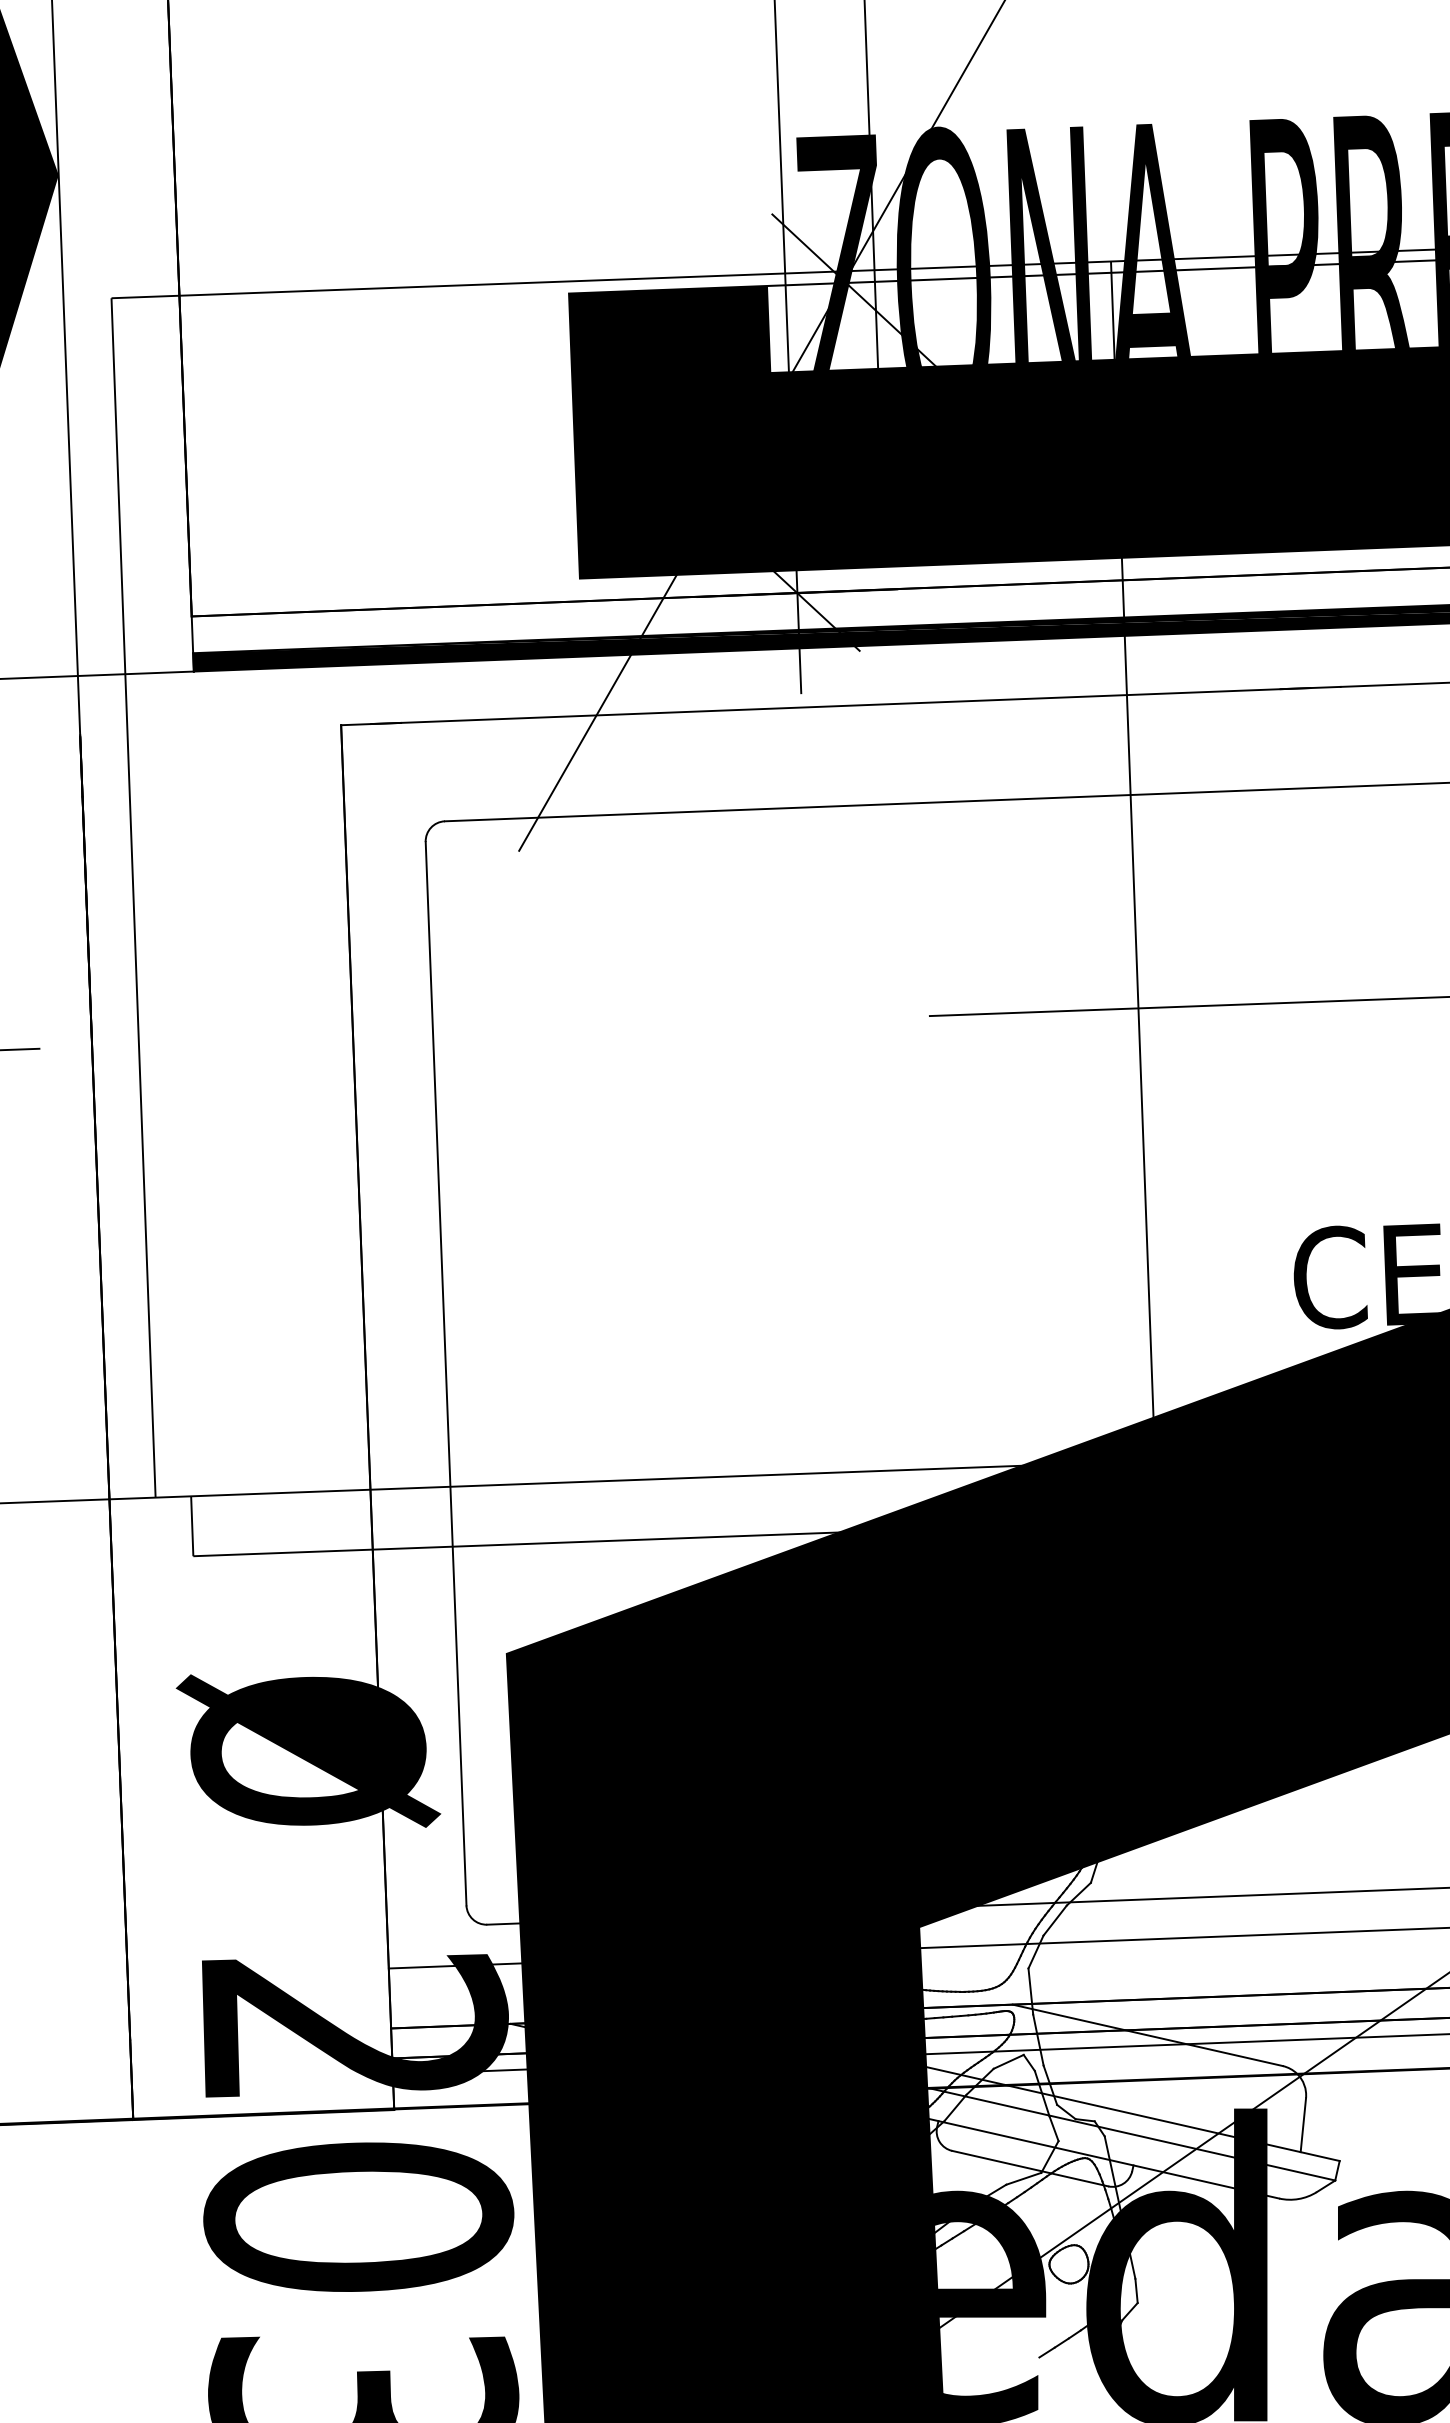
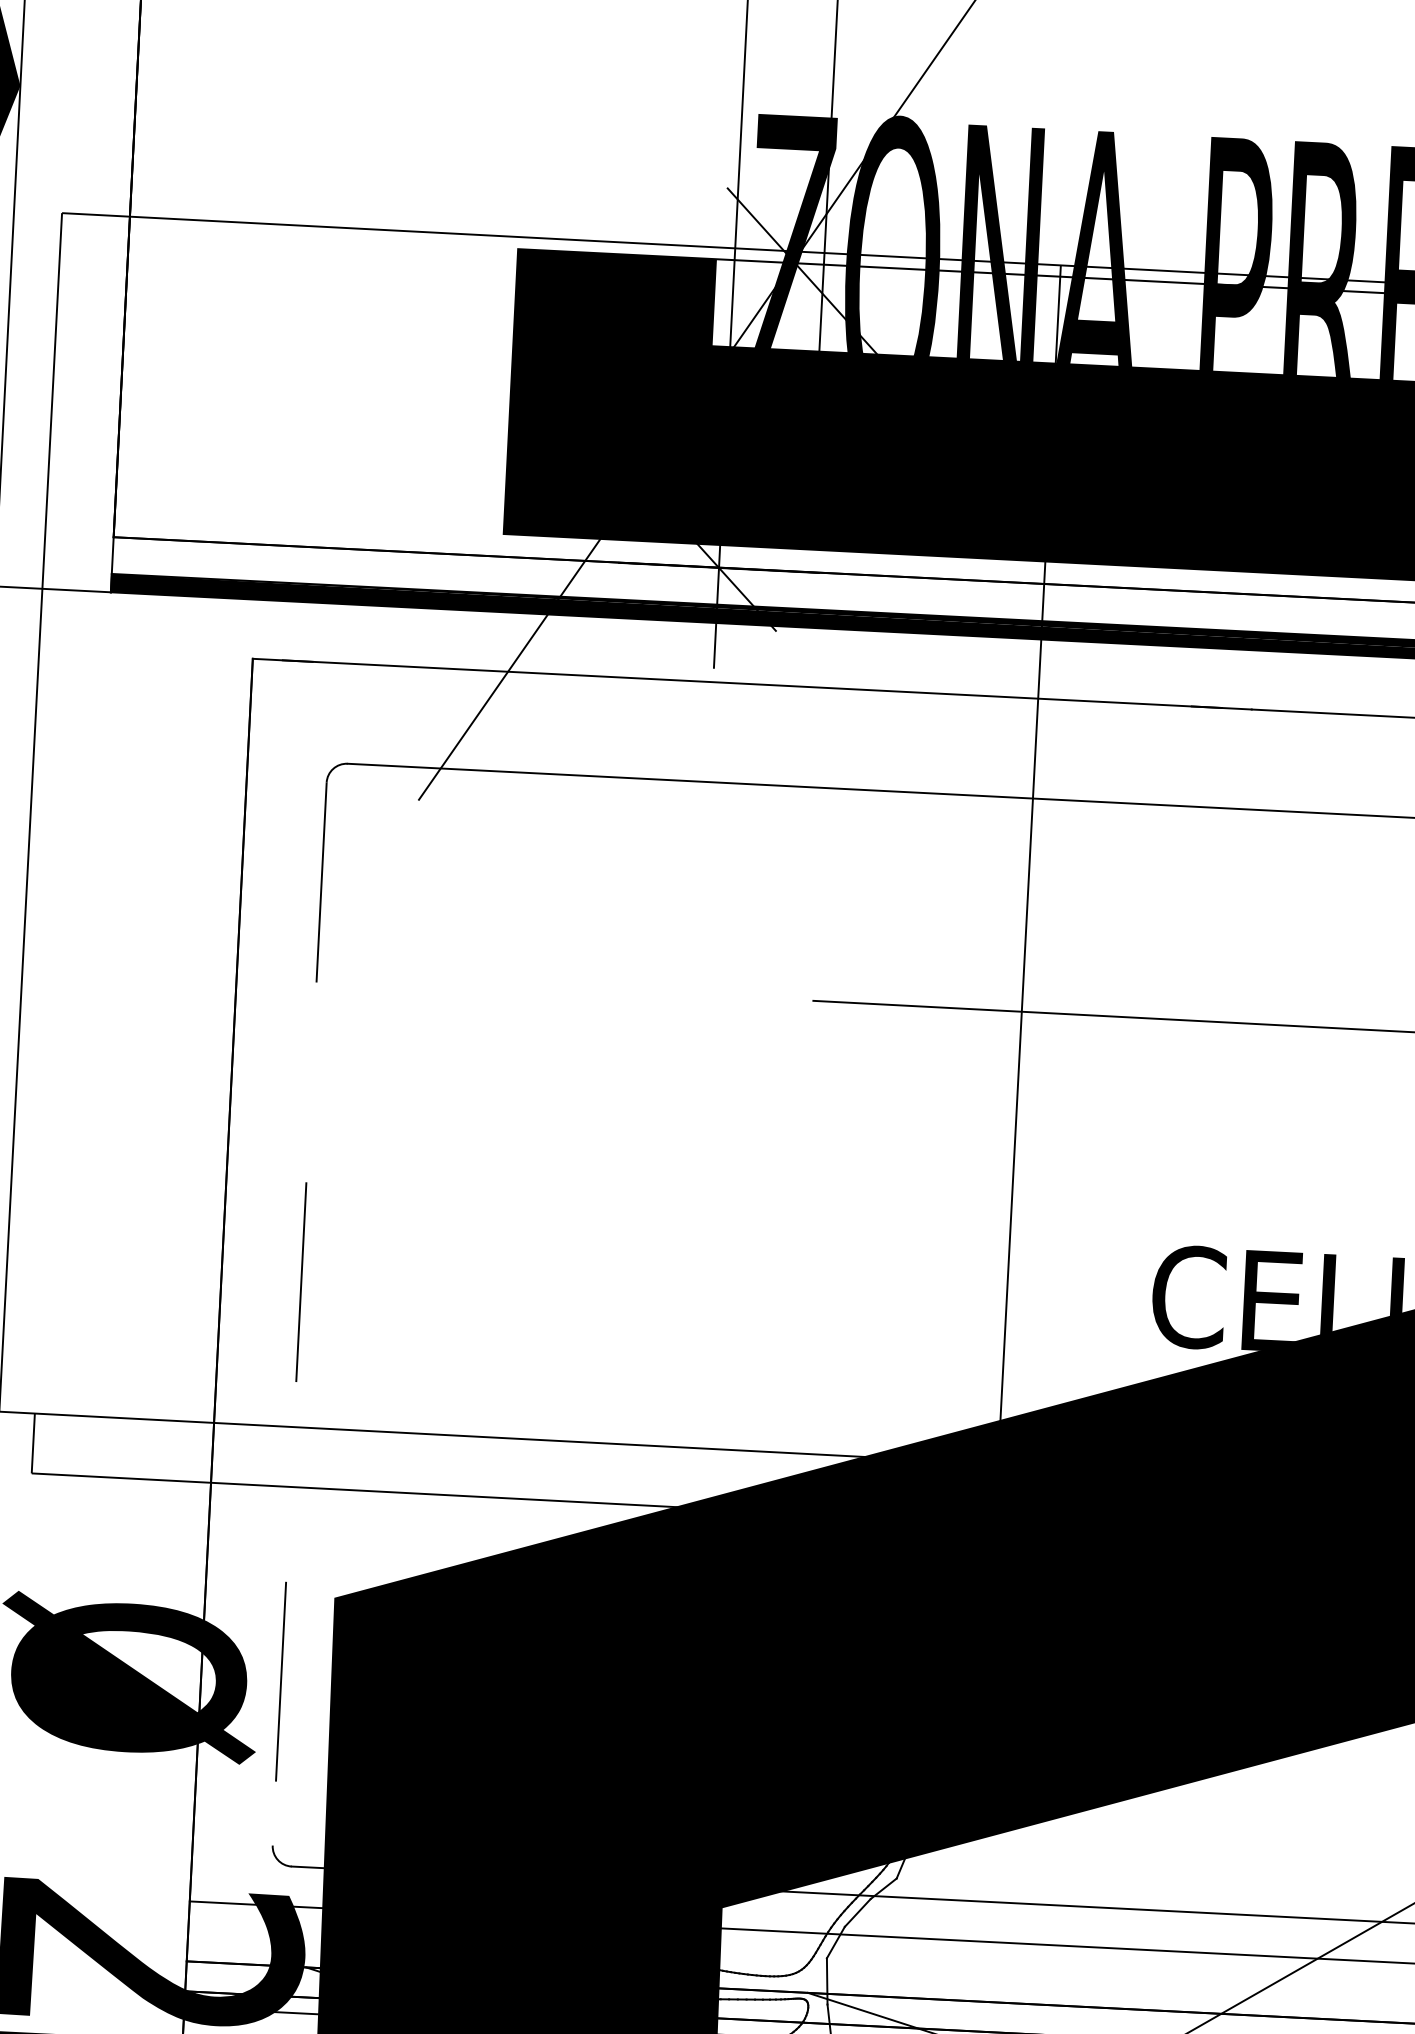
line: (446, 1374) -> (300, 1314), solid -> dashed

